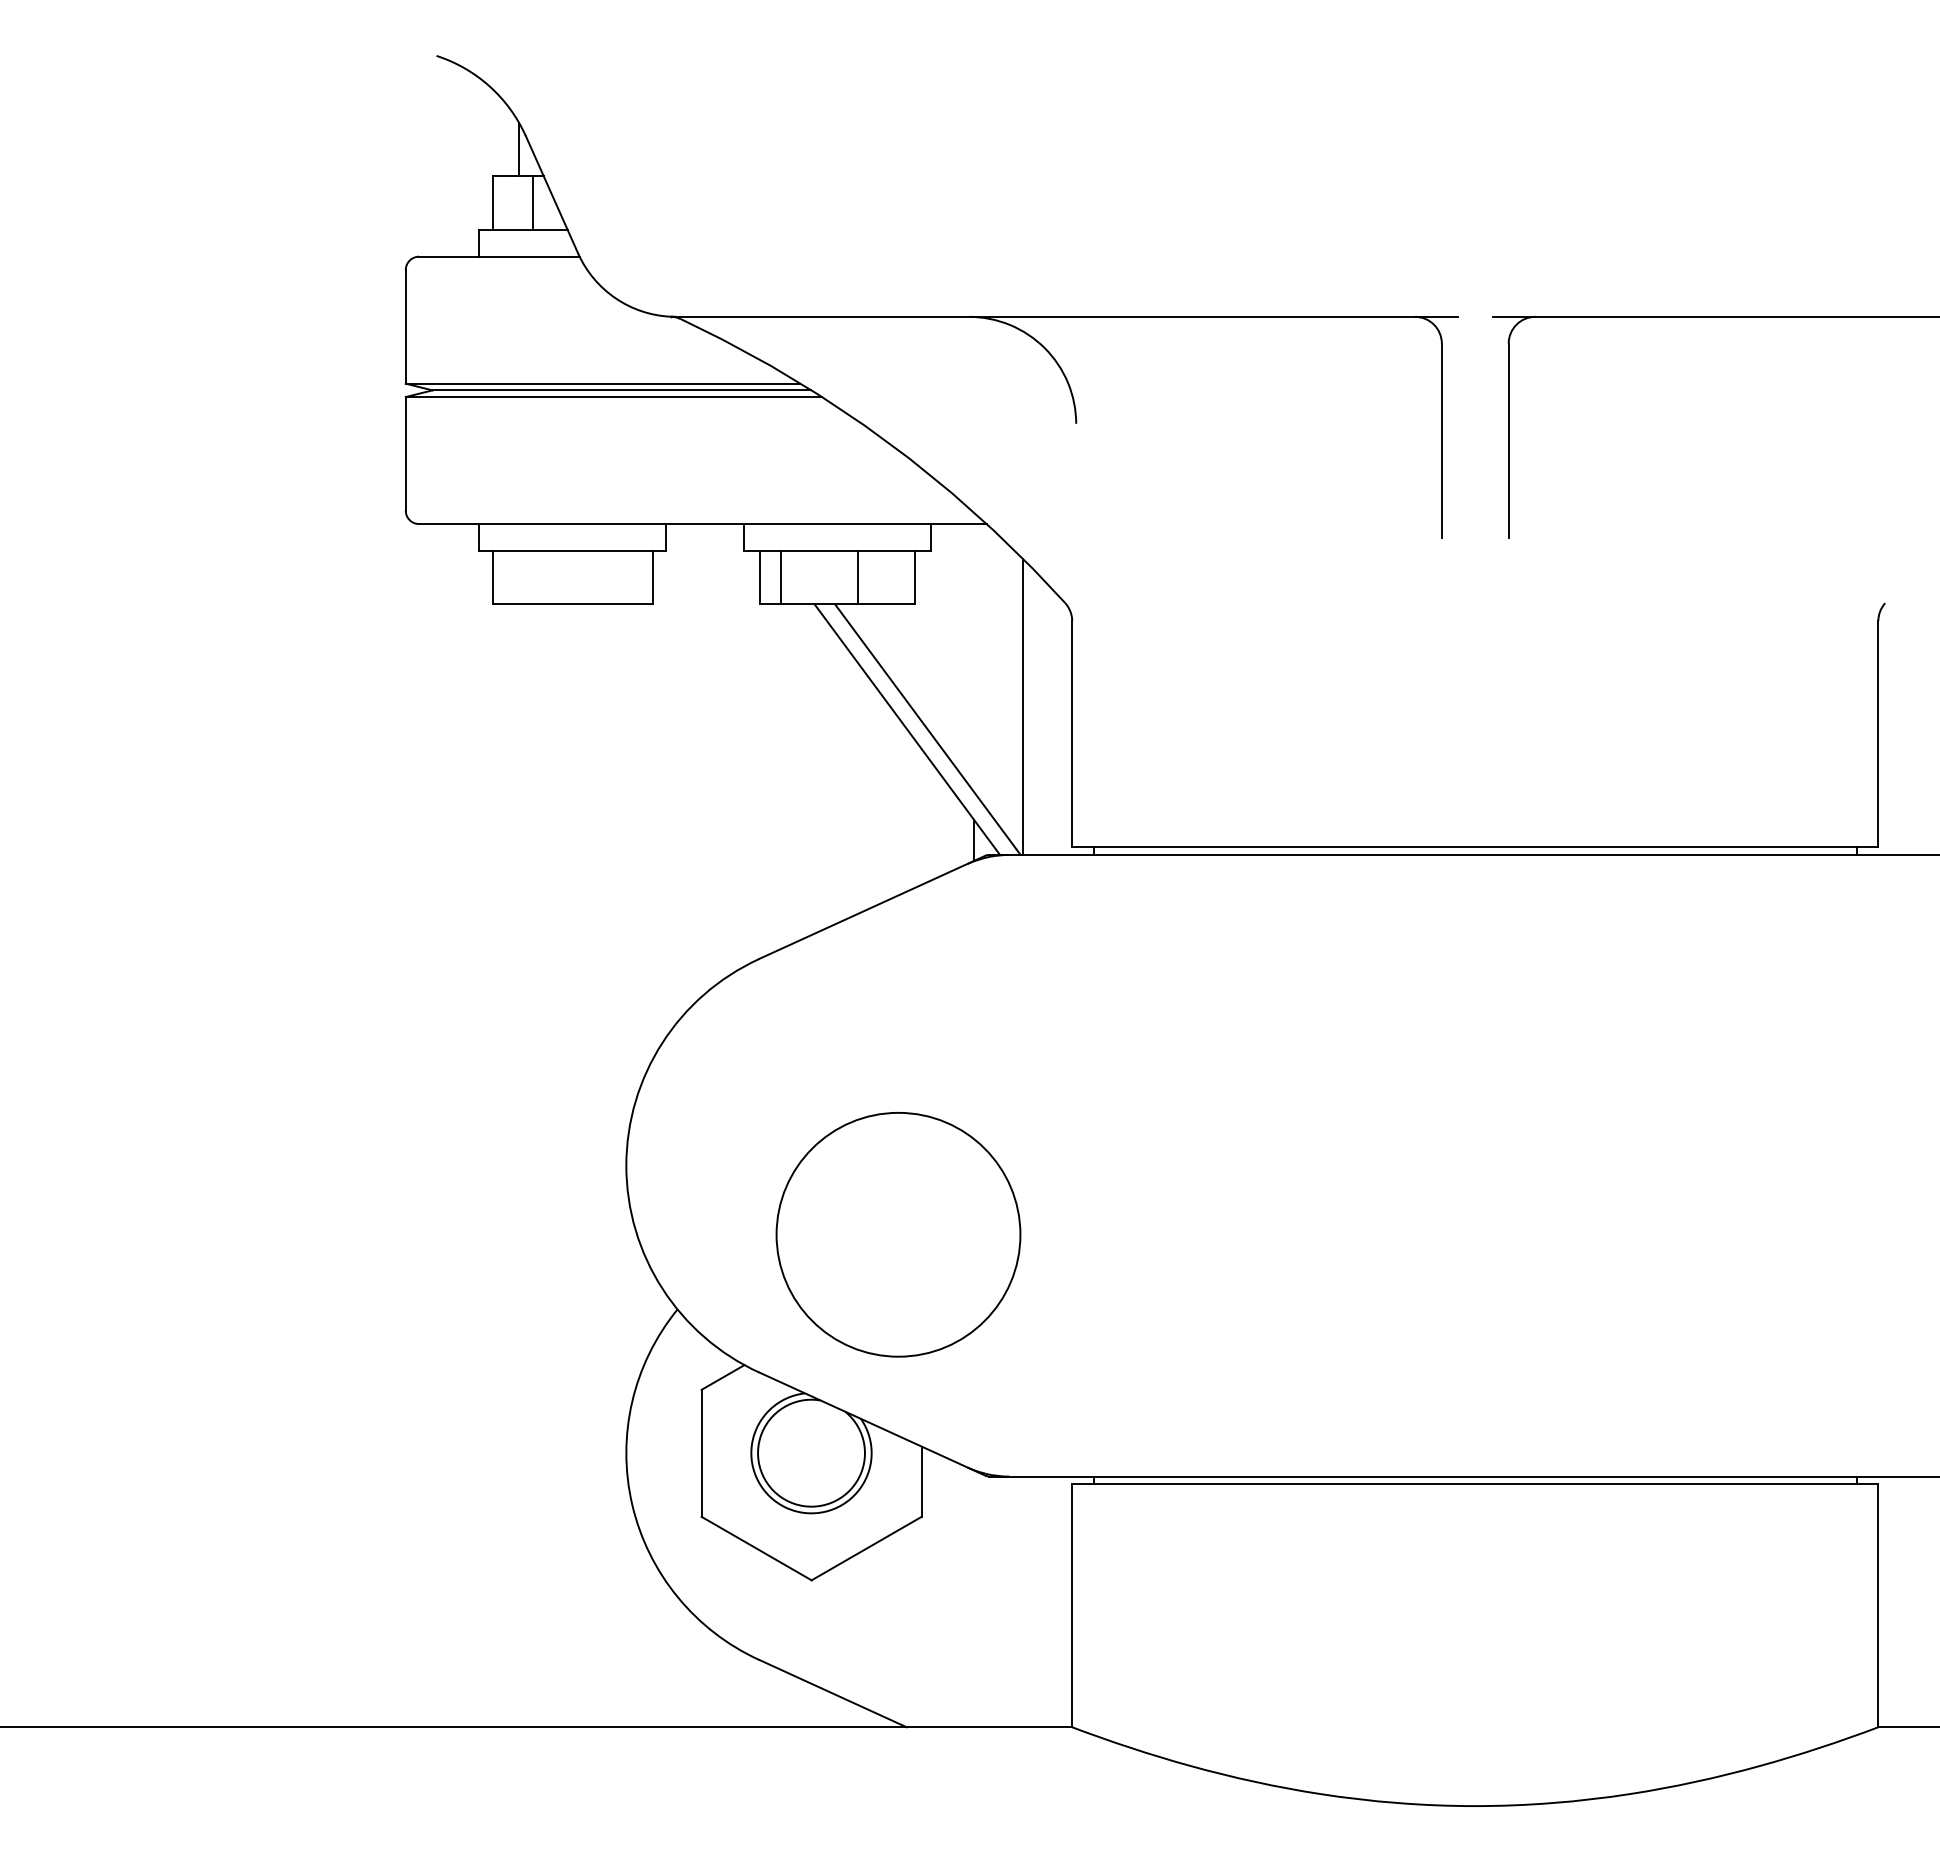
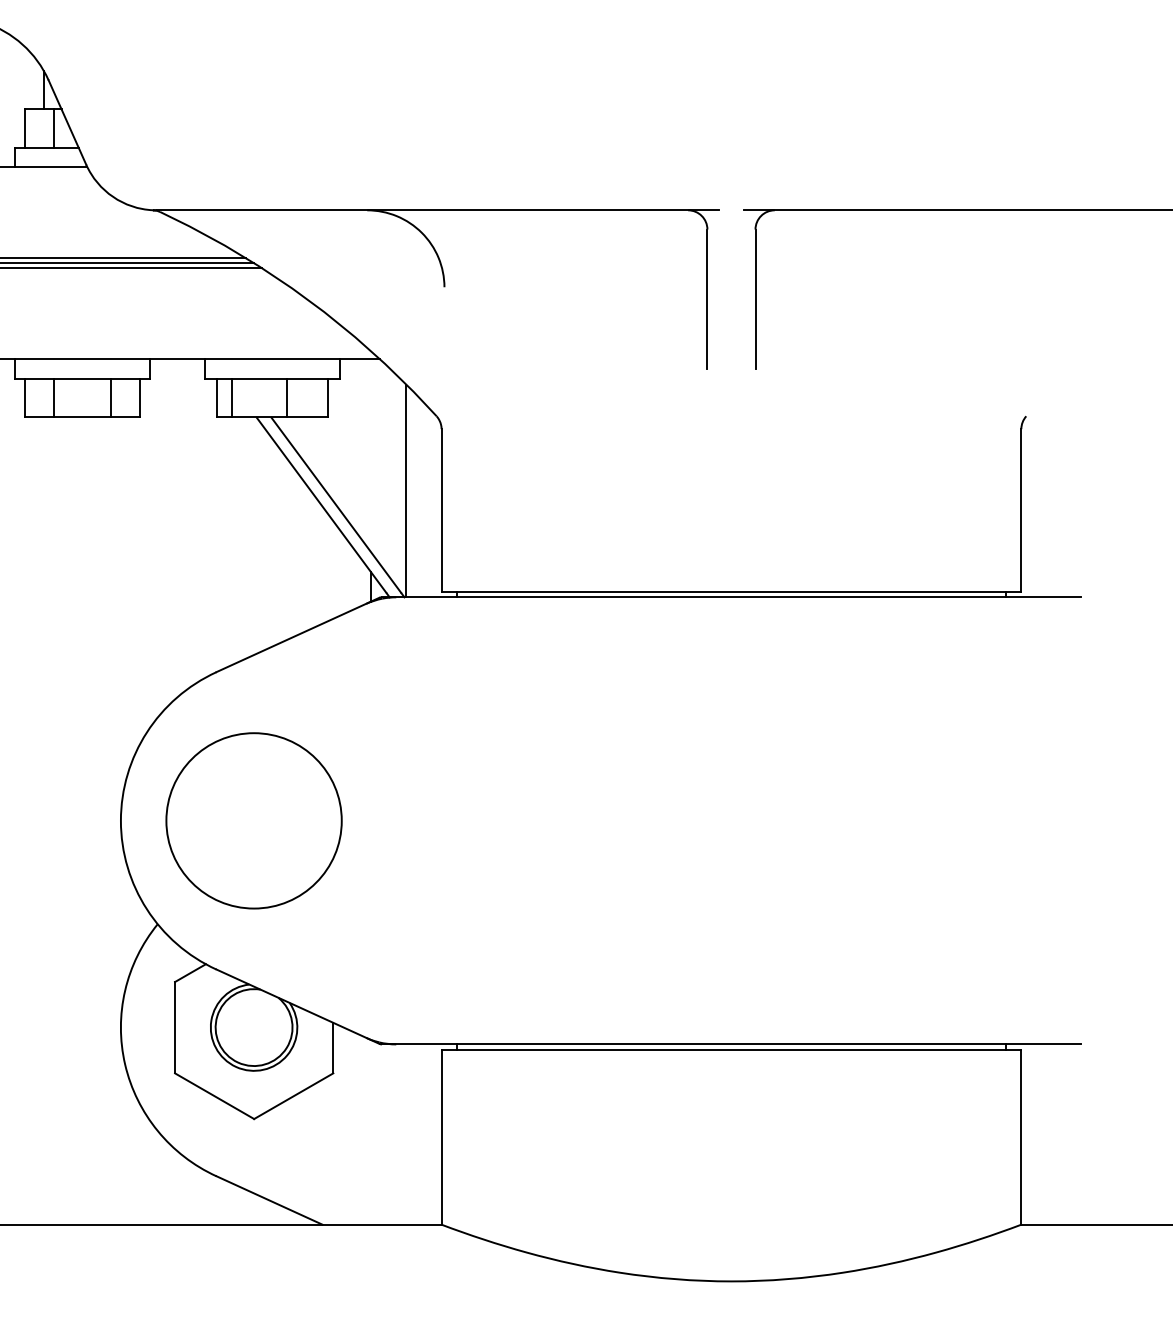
line: (532, 577) -> (53, 397), added
line: (612, 577) -> (110, 397), added
circle: (898, 1234) -> (254, 820), moved

